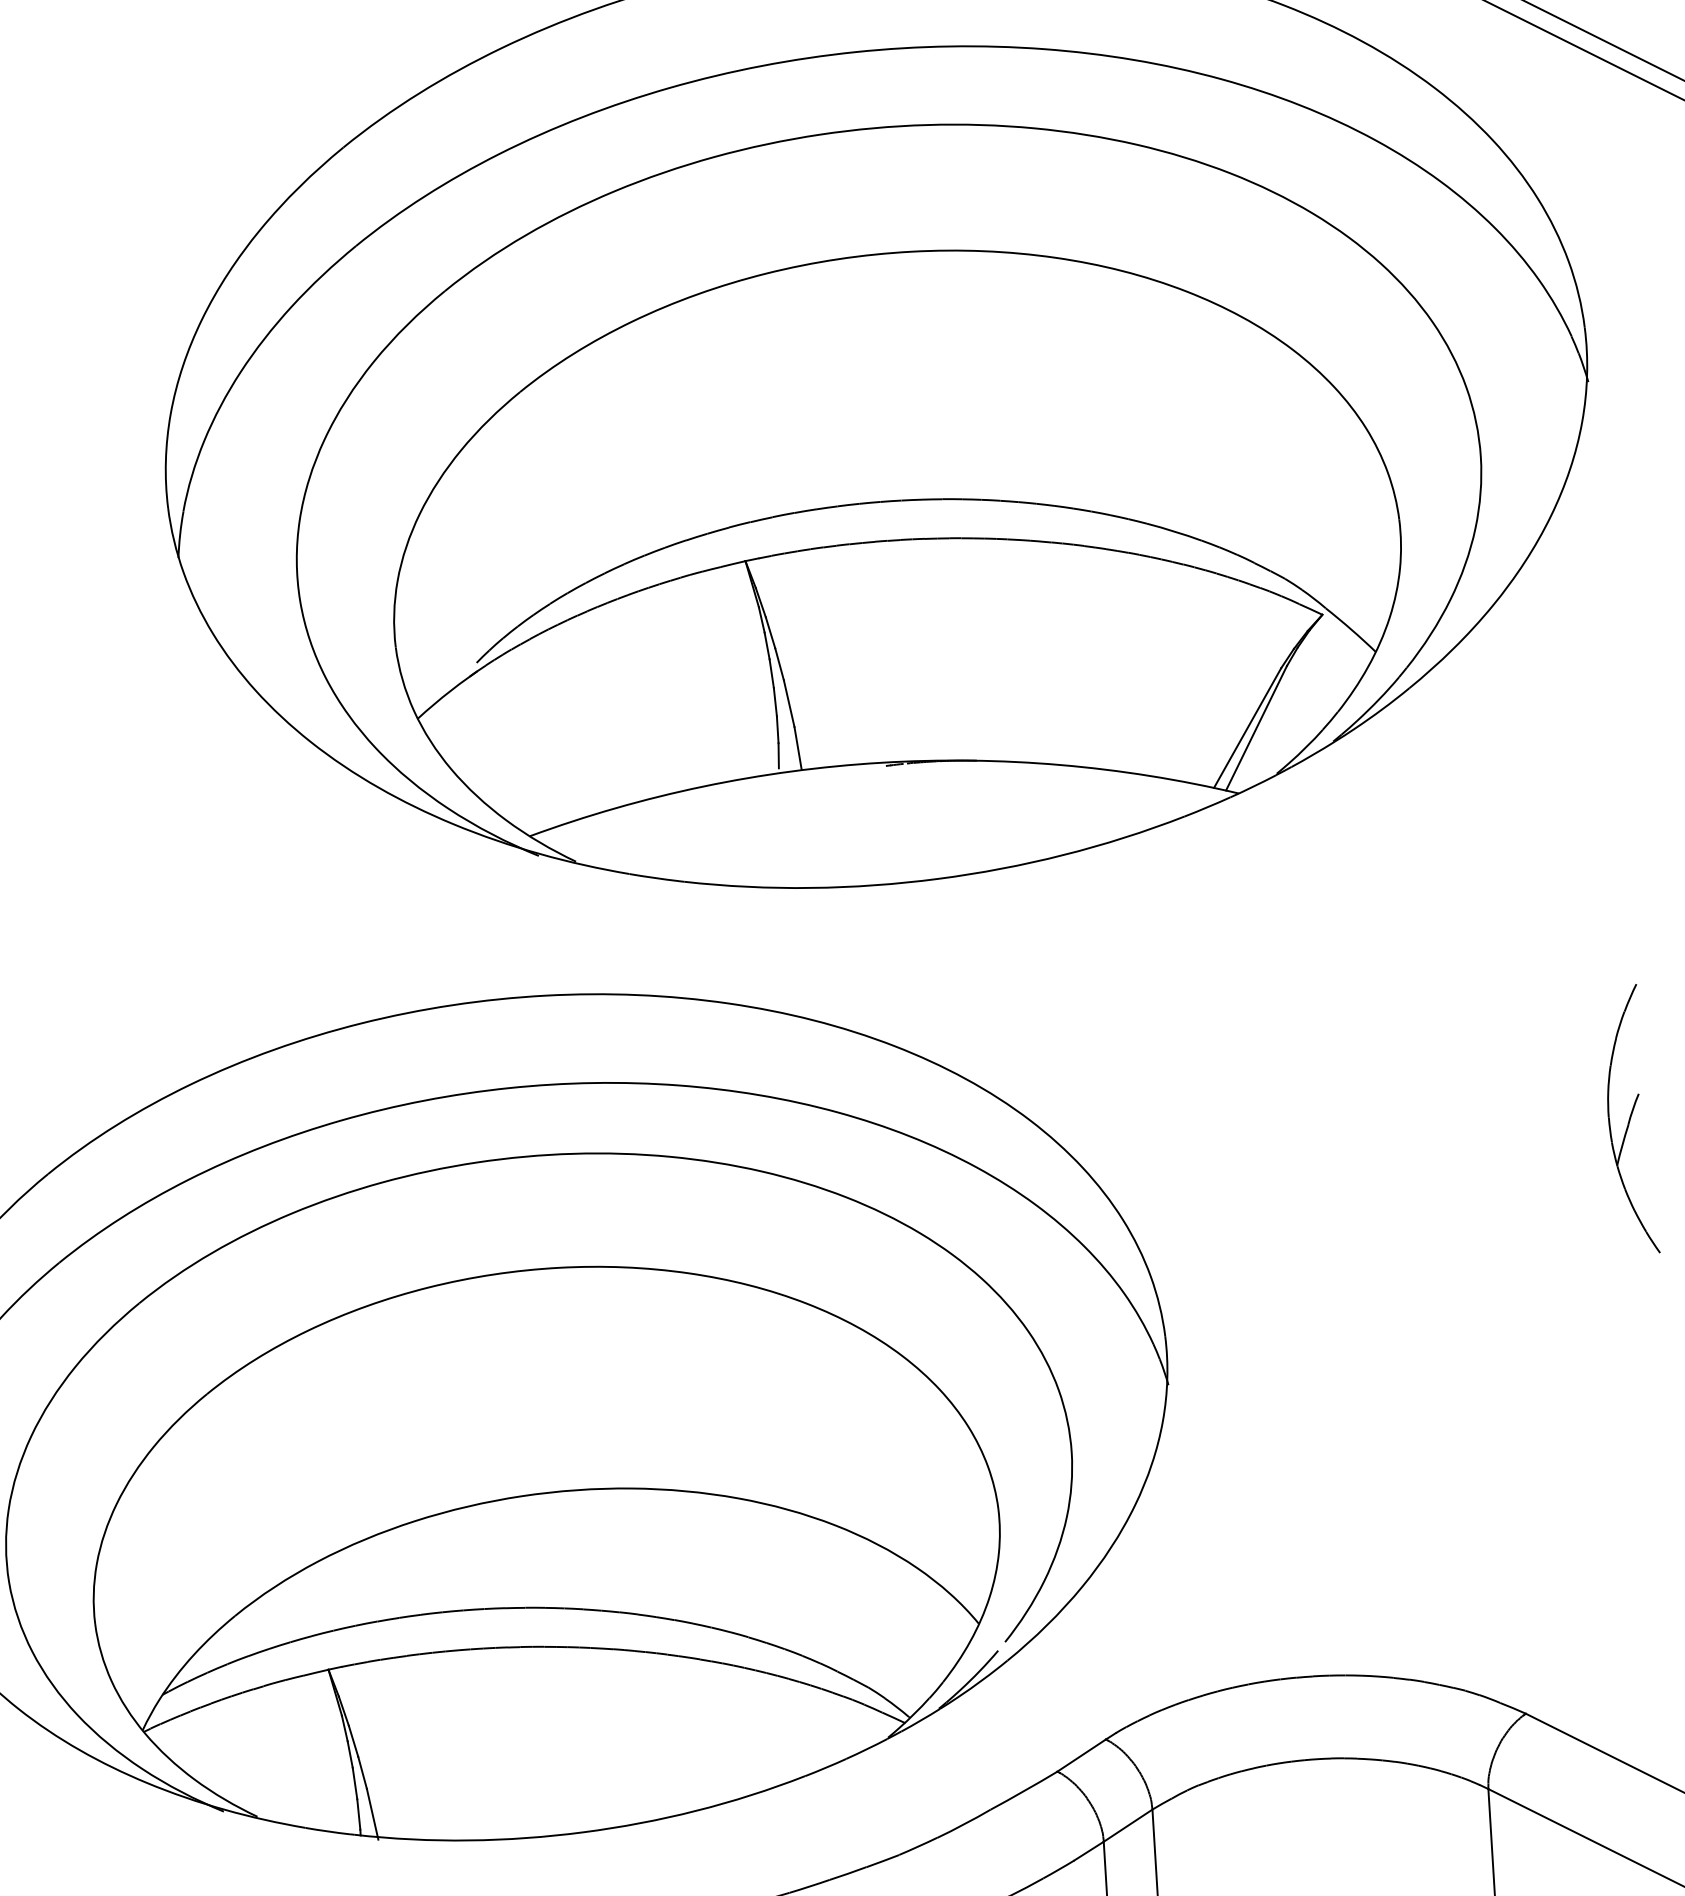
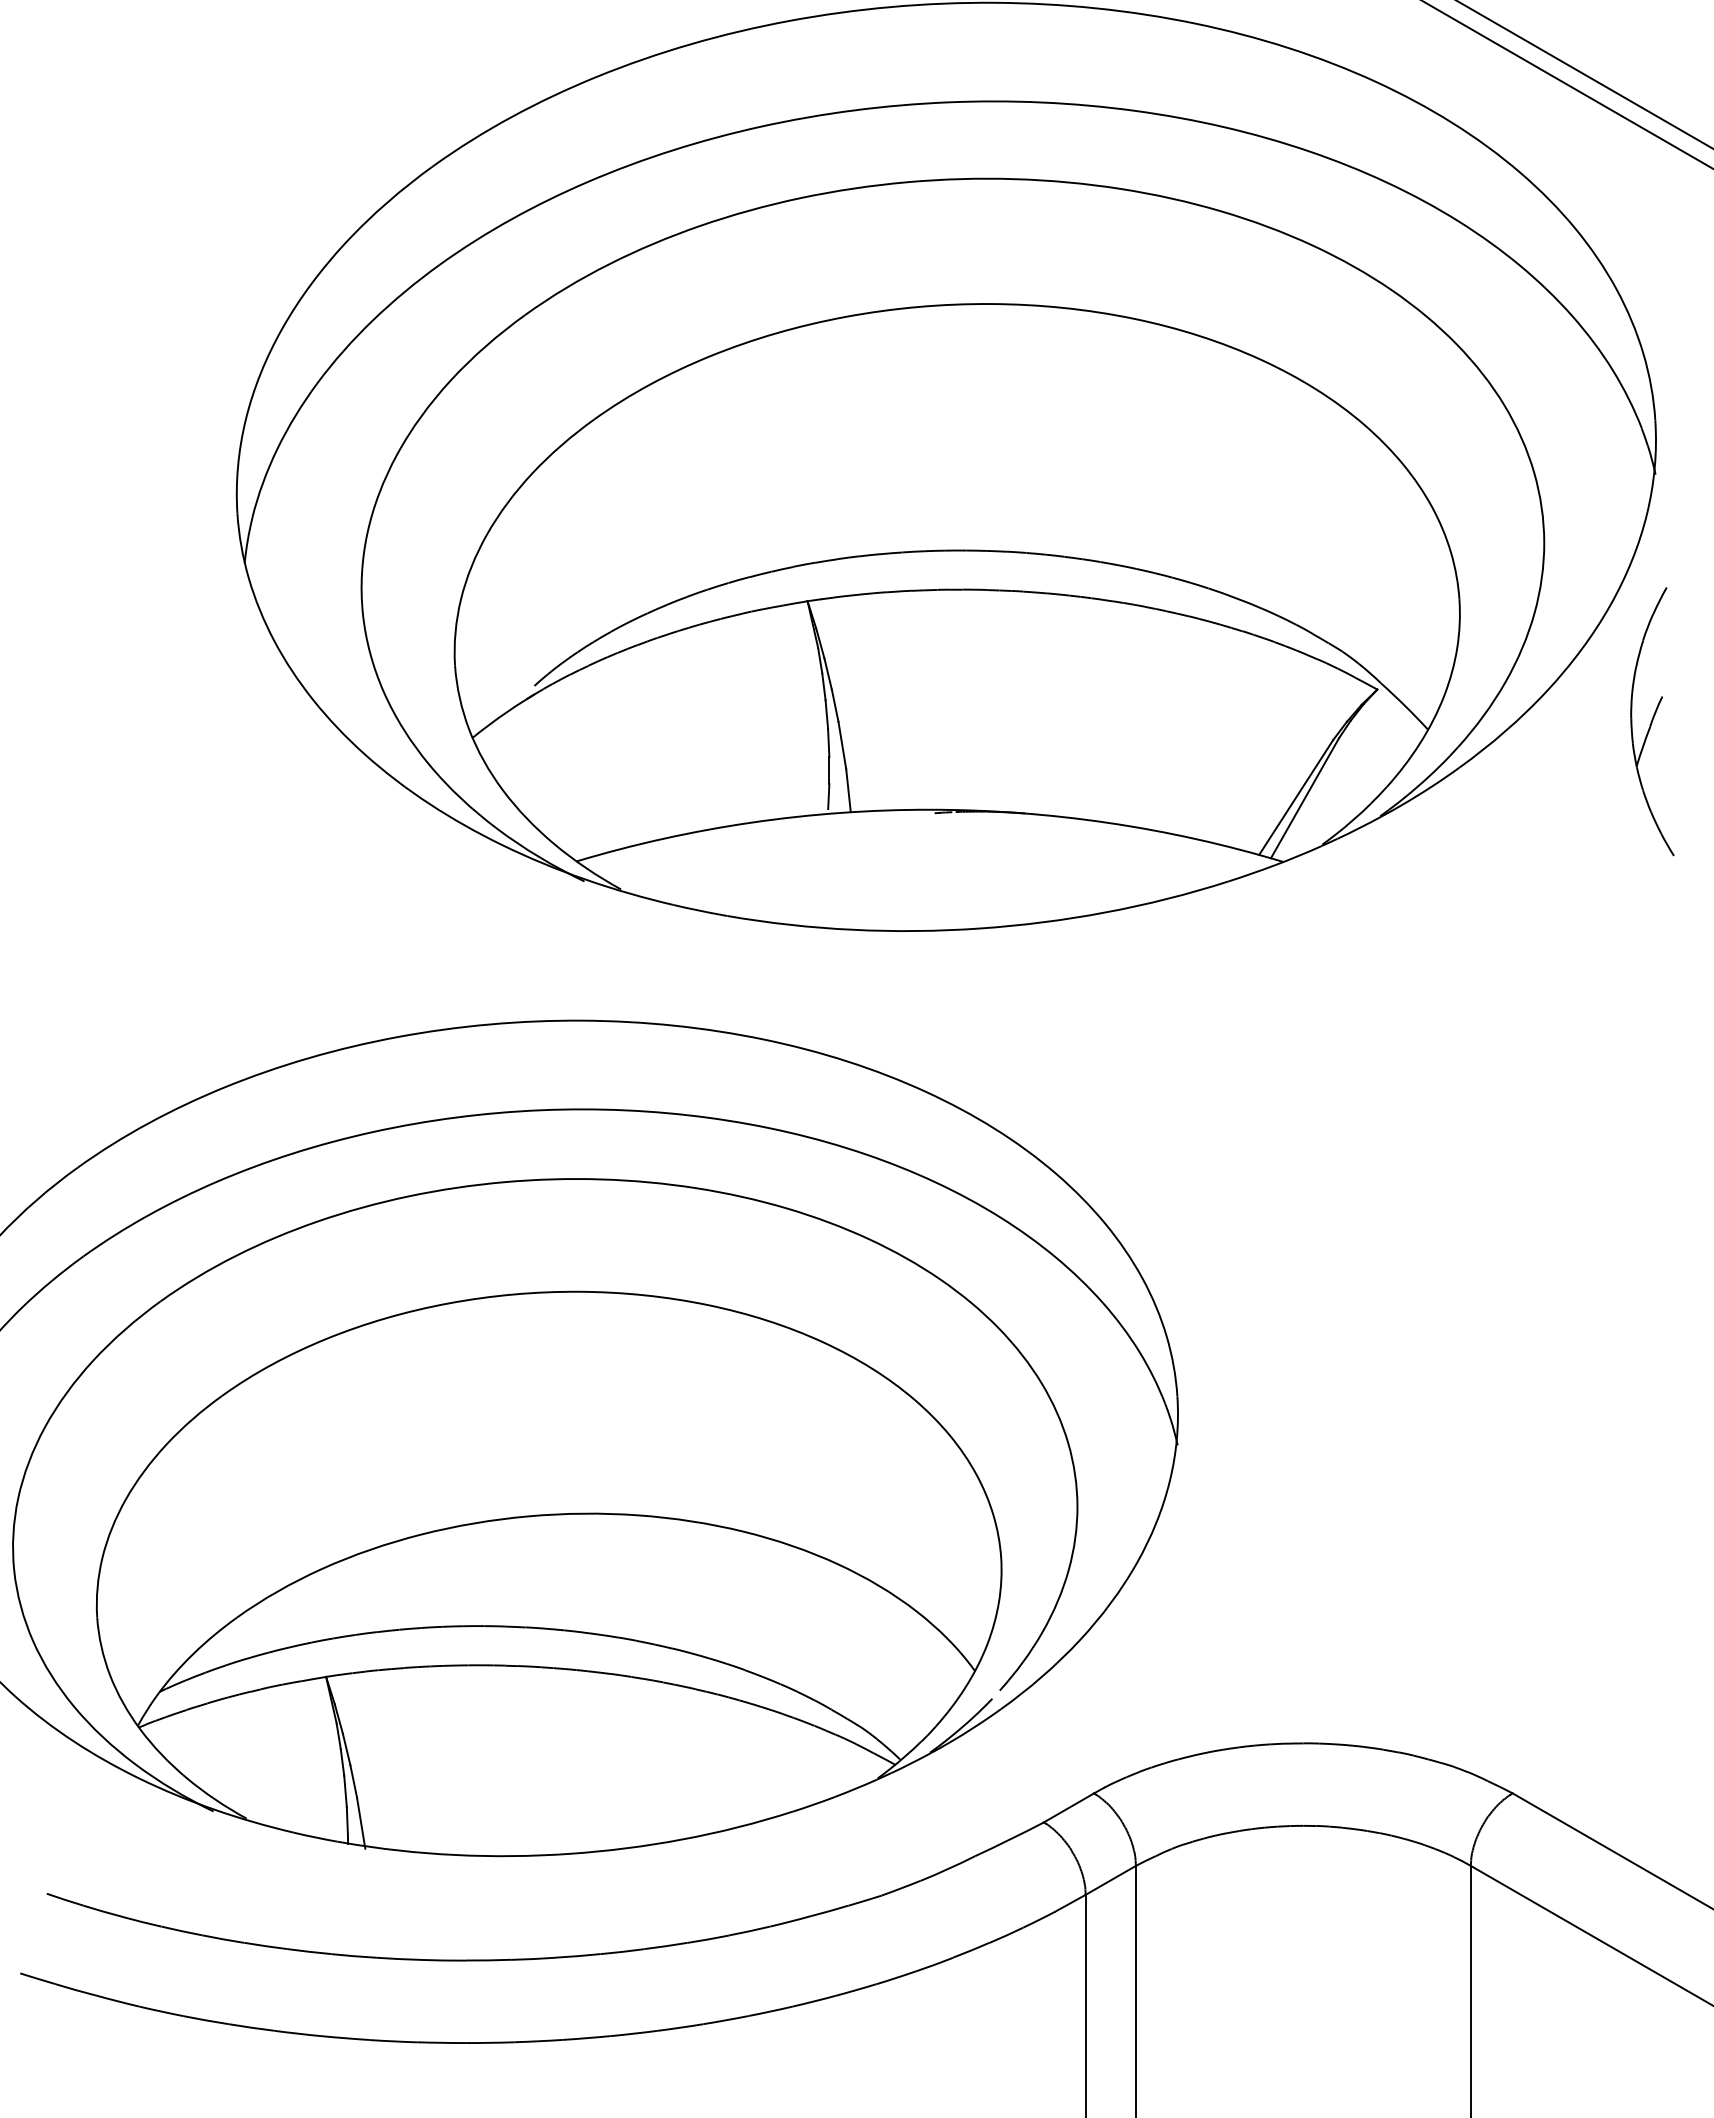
part: (1630, 1119) -> (1652, 721), moved

